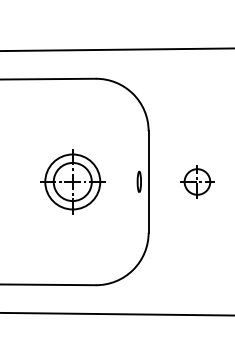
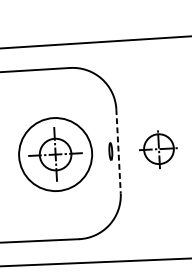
circle: (72, 181) -> (55, 154), size x1.6
line: (148, 181) -> (118, 150), solid -> dashed
part: (197, 181) -> (159, 148), size x1.4

